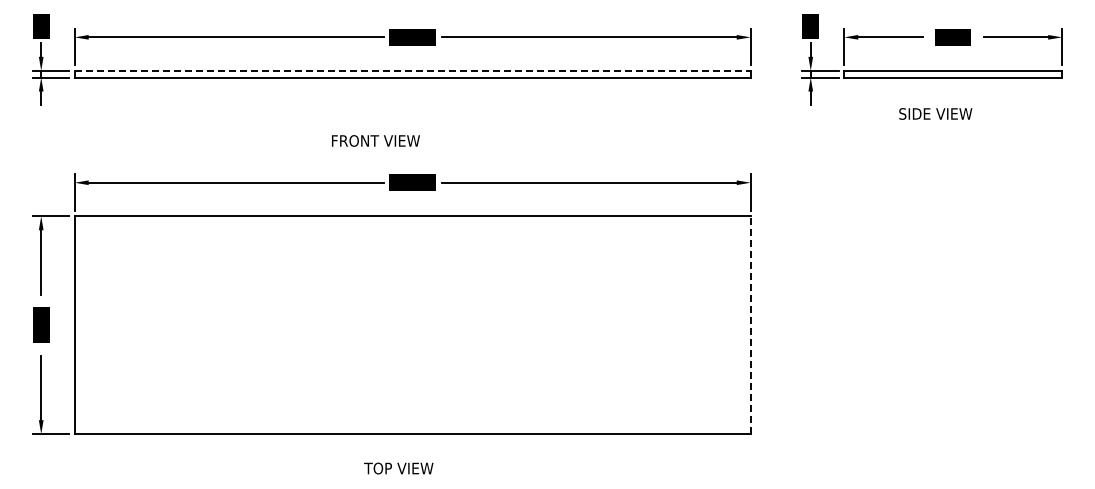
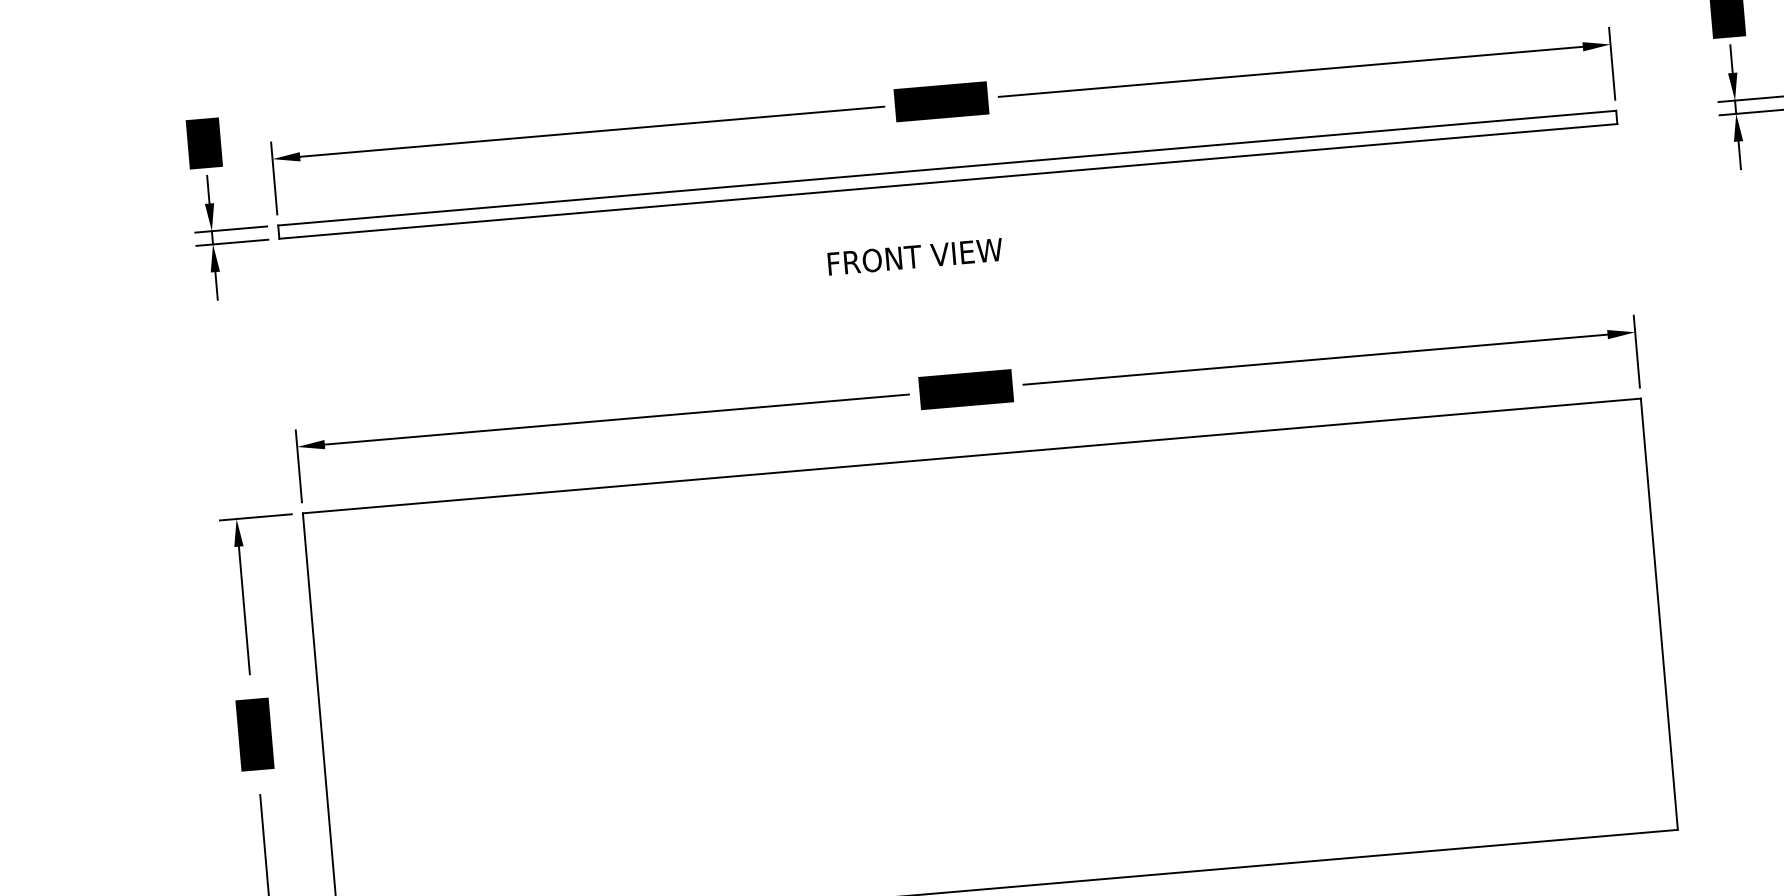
line: (412, 70) -> (946, 167), dashed -> solid
text: (375, 140) -> (914, 255), moved
line: (750, 325) -> (1658, 614), dashed -> solid

